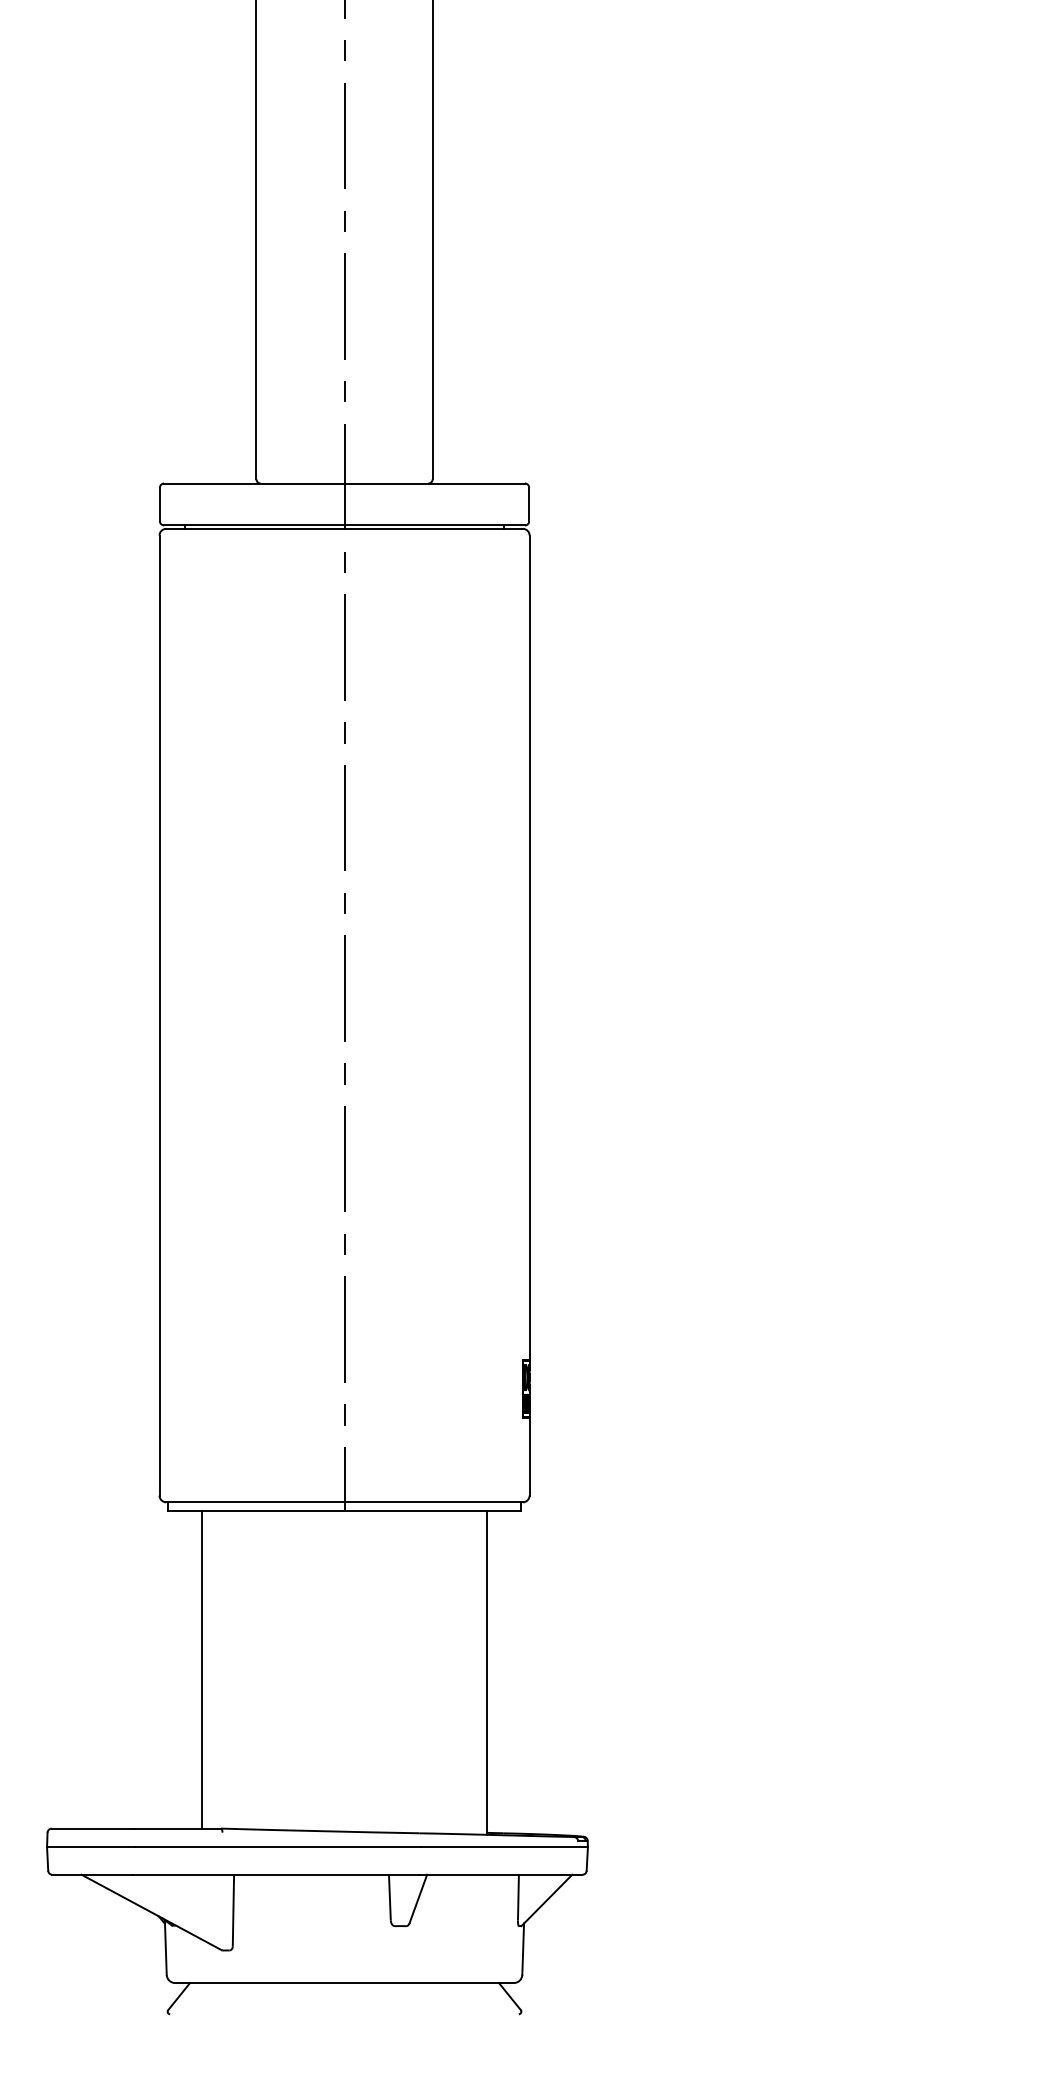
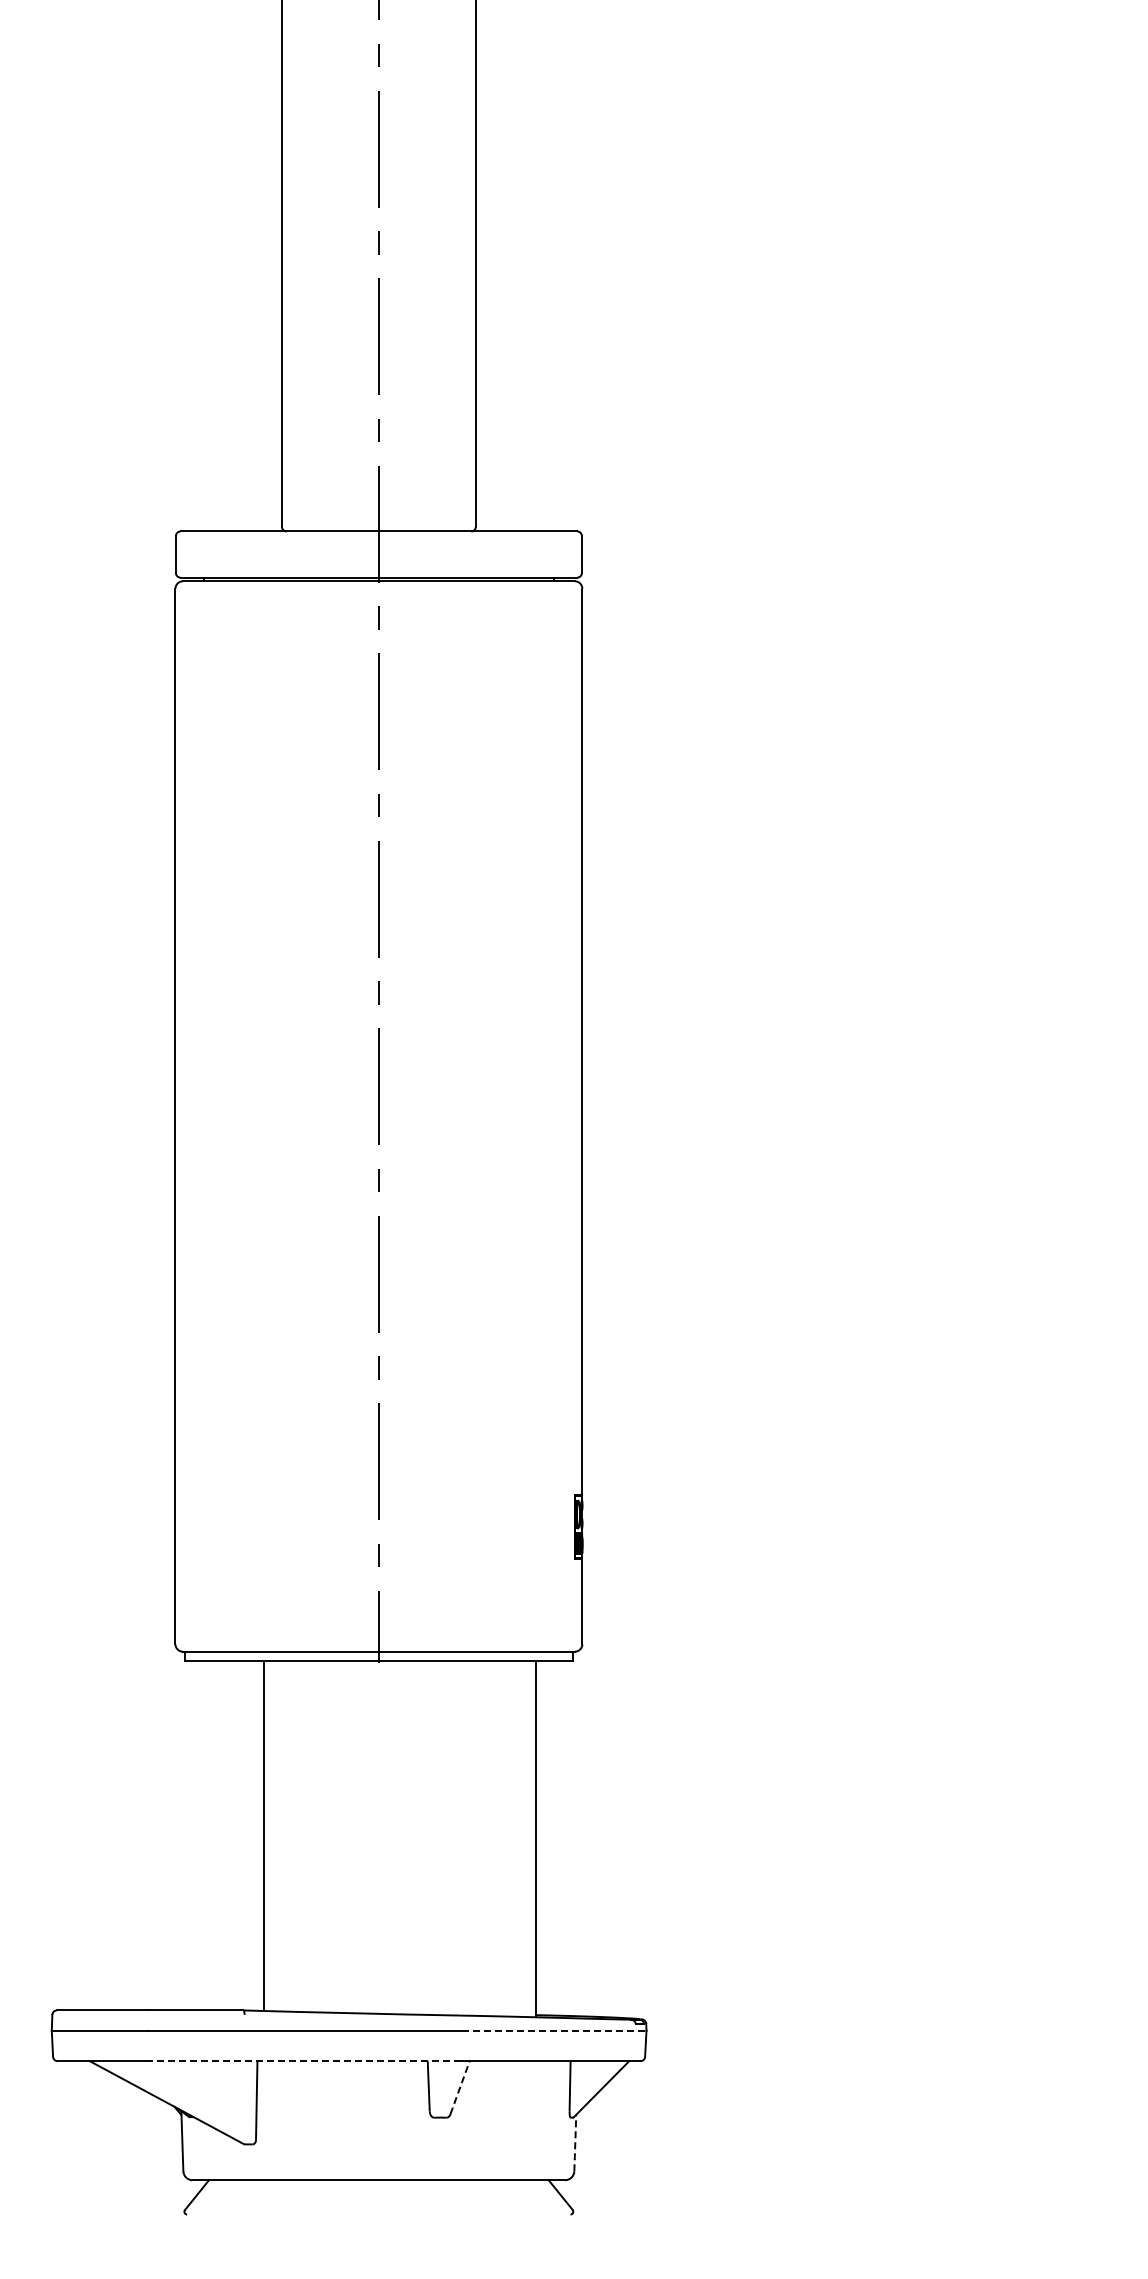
line: (202, 1669) -> (264, 1835), moved
line: (504, 1846) -> (554, 2030), solid -> dashed
line: (275, 1875) -> (303, 2061), solid -> dashed
line: (418, 1898) -> (460, 2087), solid -> dashed
line: (523, 1948) -> (575, 2142), solid -> dashed

